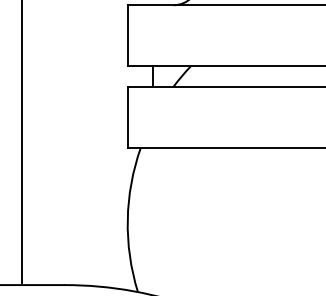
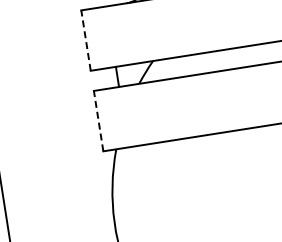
line: (127, 35) -> (85, 40), solid -> dashed
line: (127, 117) -> (98, 121), solid -> dashed

